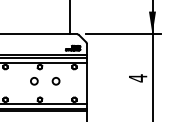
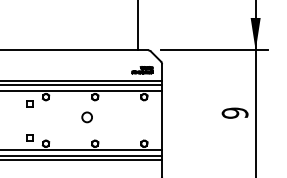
text: (137, 78) -> (234, 113), 4 -> 9
circle: (55, 81) -> (117, 117), removed

